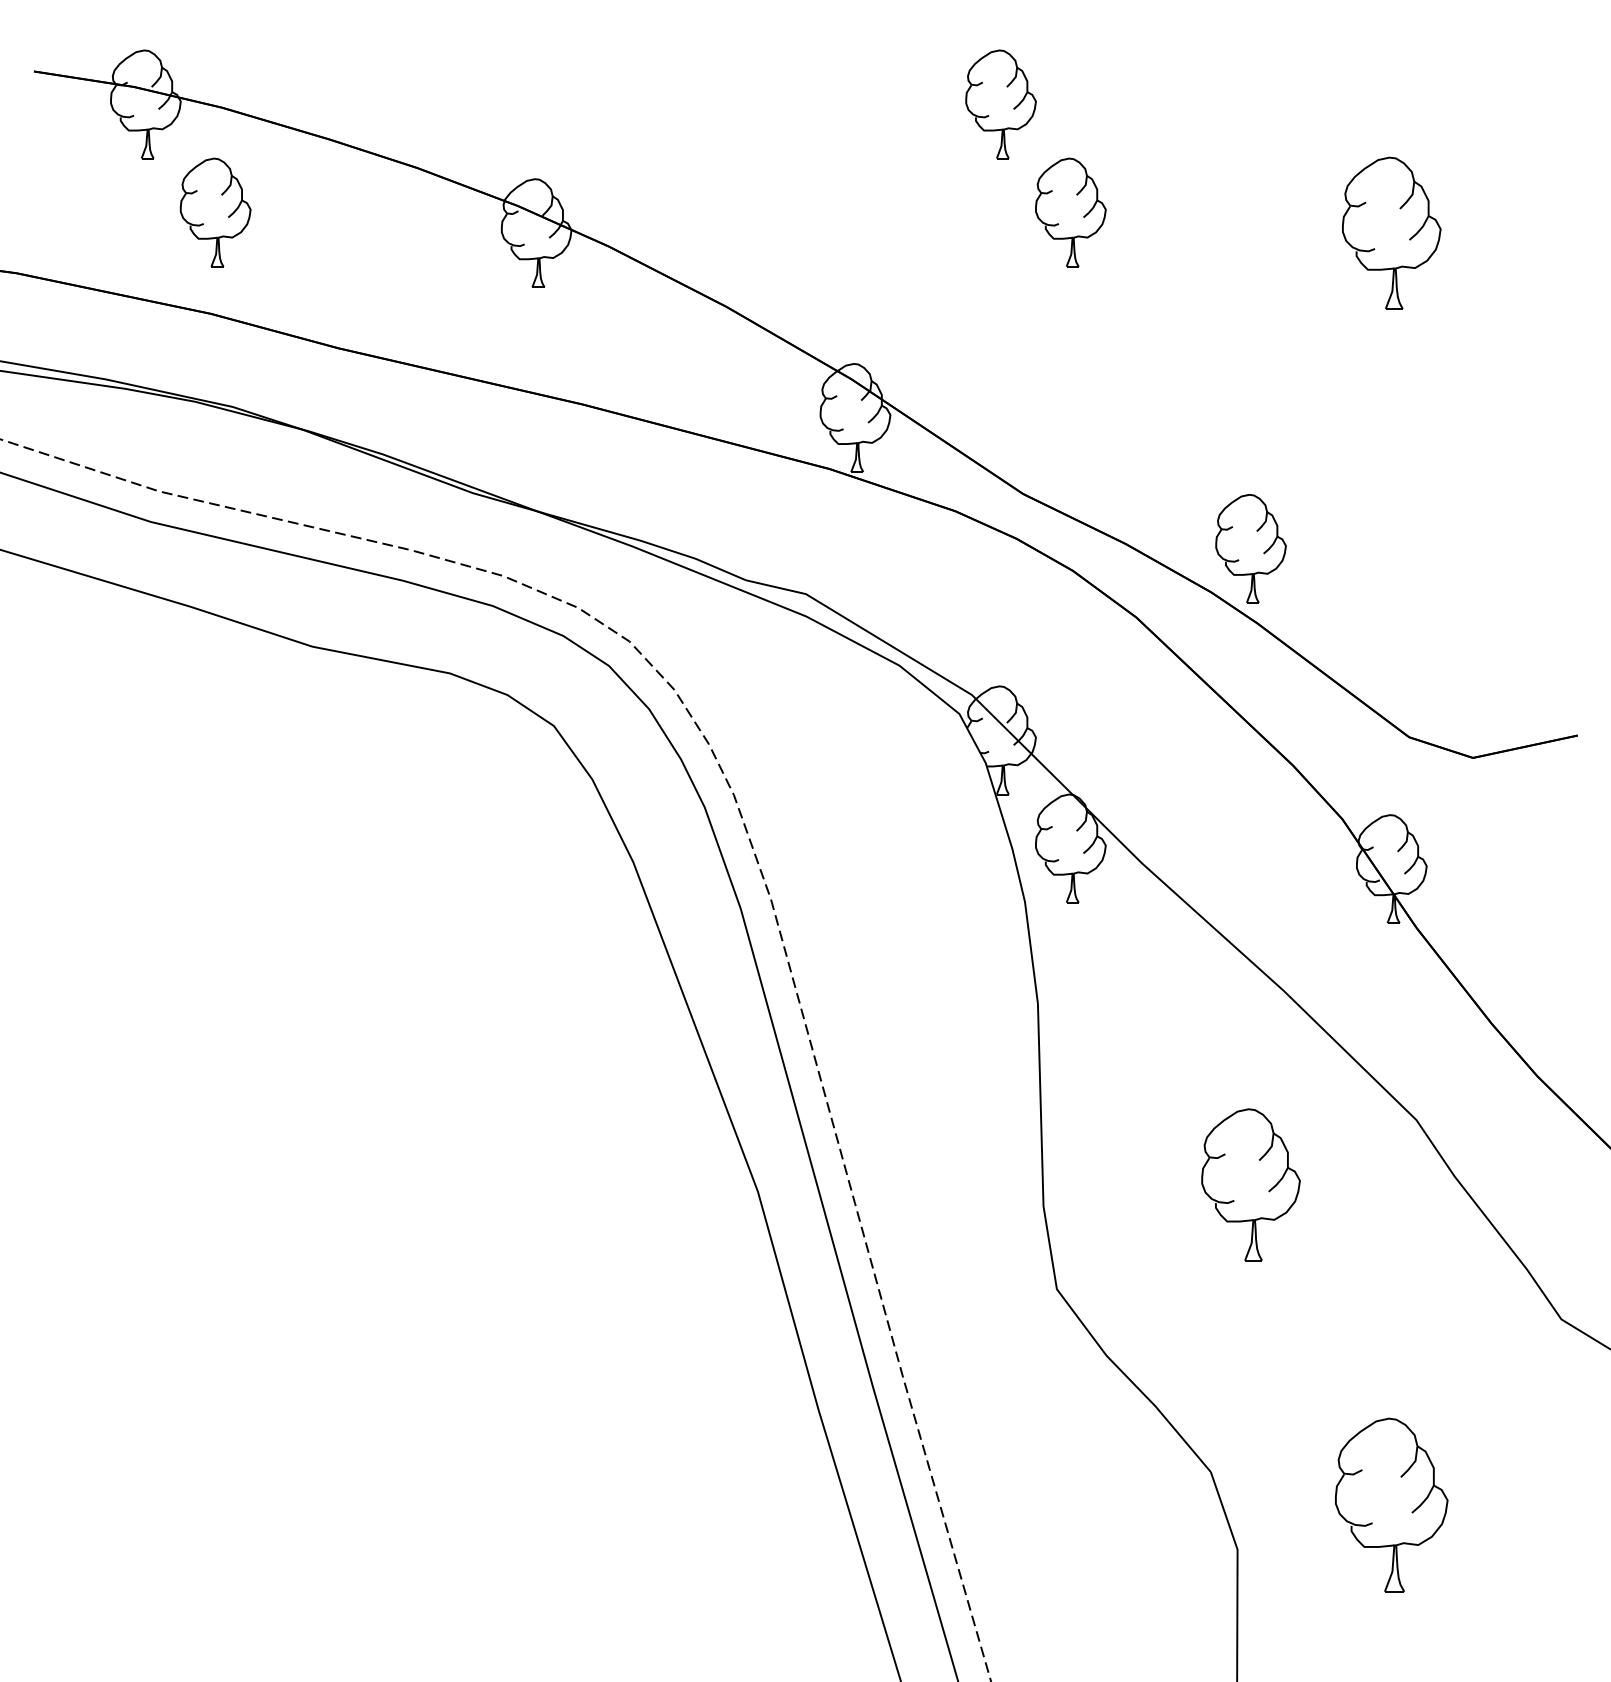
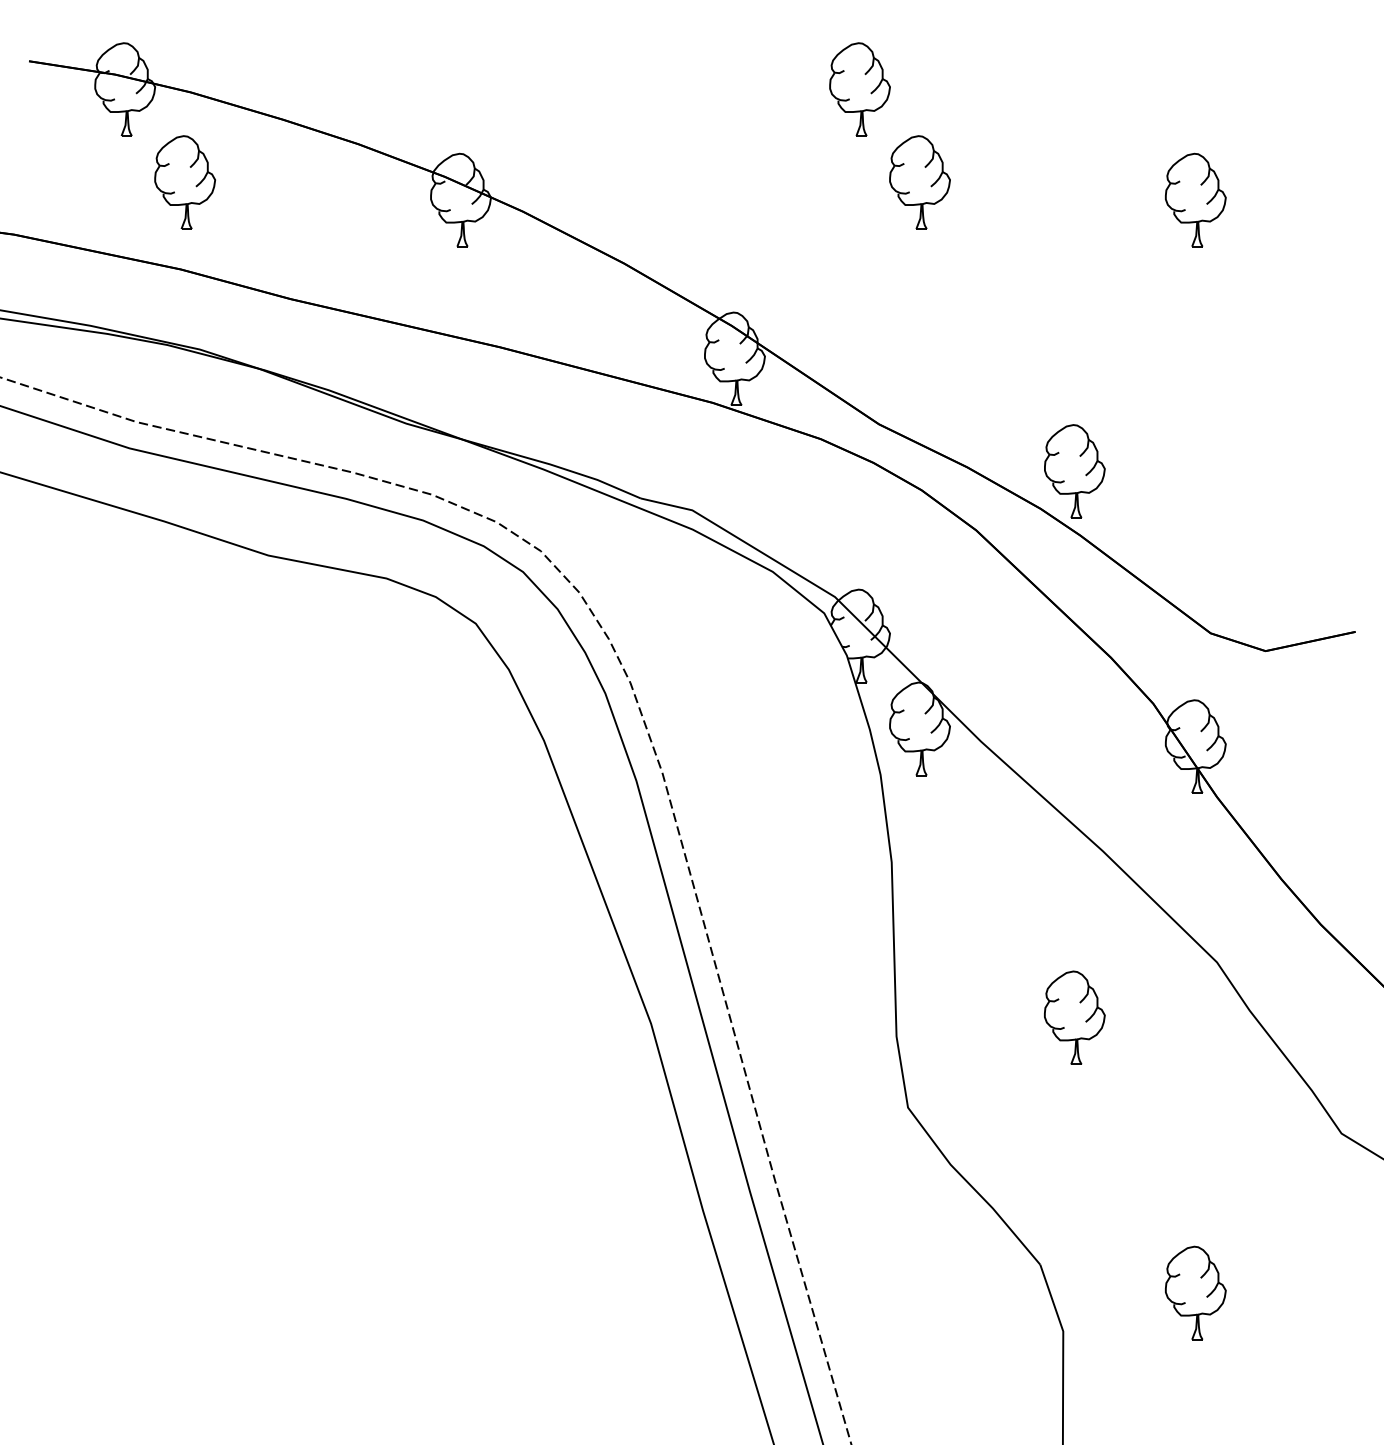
part: (1391, 232) -> (1195, 199), size x0.71
part: (1250, 1184) -> (1074, 1017), size x0.71
part: (1391, 1504) -> (1195, 1292), size x0.62

